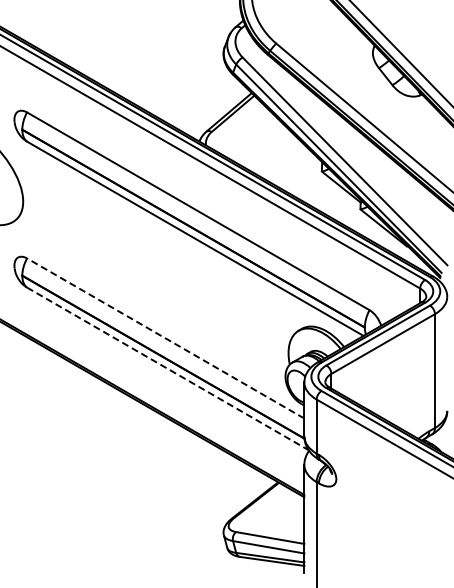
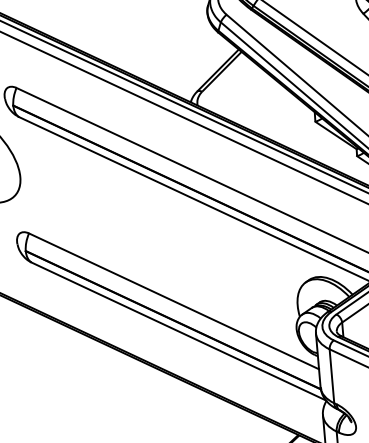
line: (165, 338) -> (173, 301), dashed -> solid
line: (168, 368) -> (179, 331), dashed -> solid

